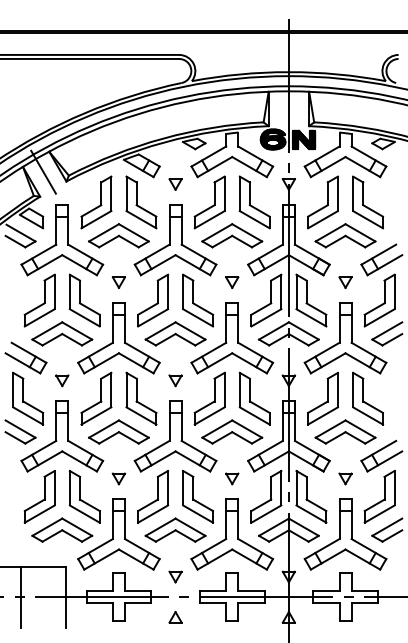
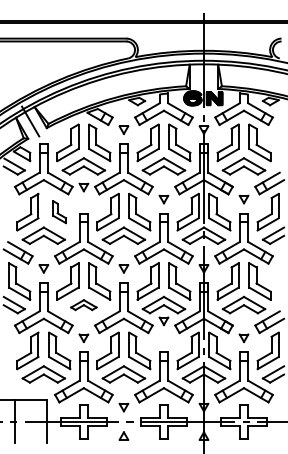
part: (118, 282) -> (83, 187), moved
part: (84, 300) -> (59, 212), size x0.6
part: (118, 431) -> (83, 304), size x0.6
part: (232, 478) -> (164, 320), moved

